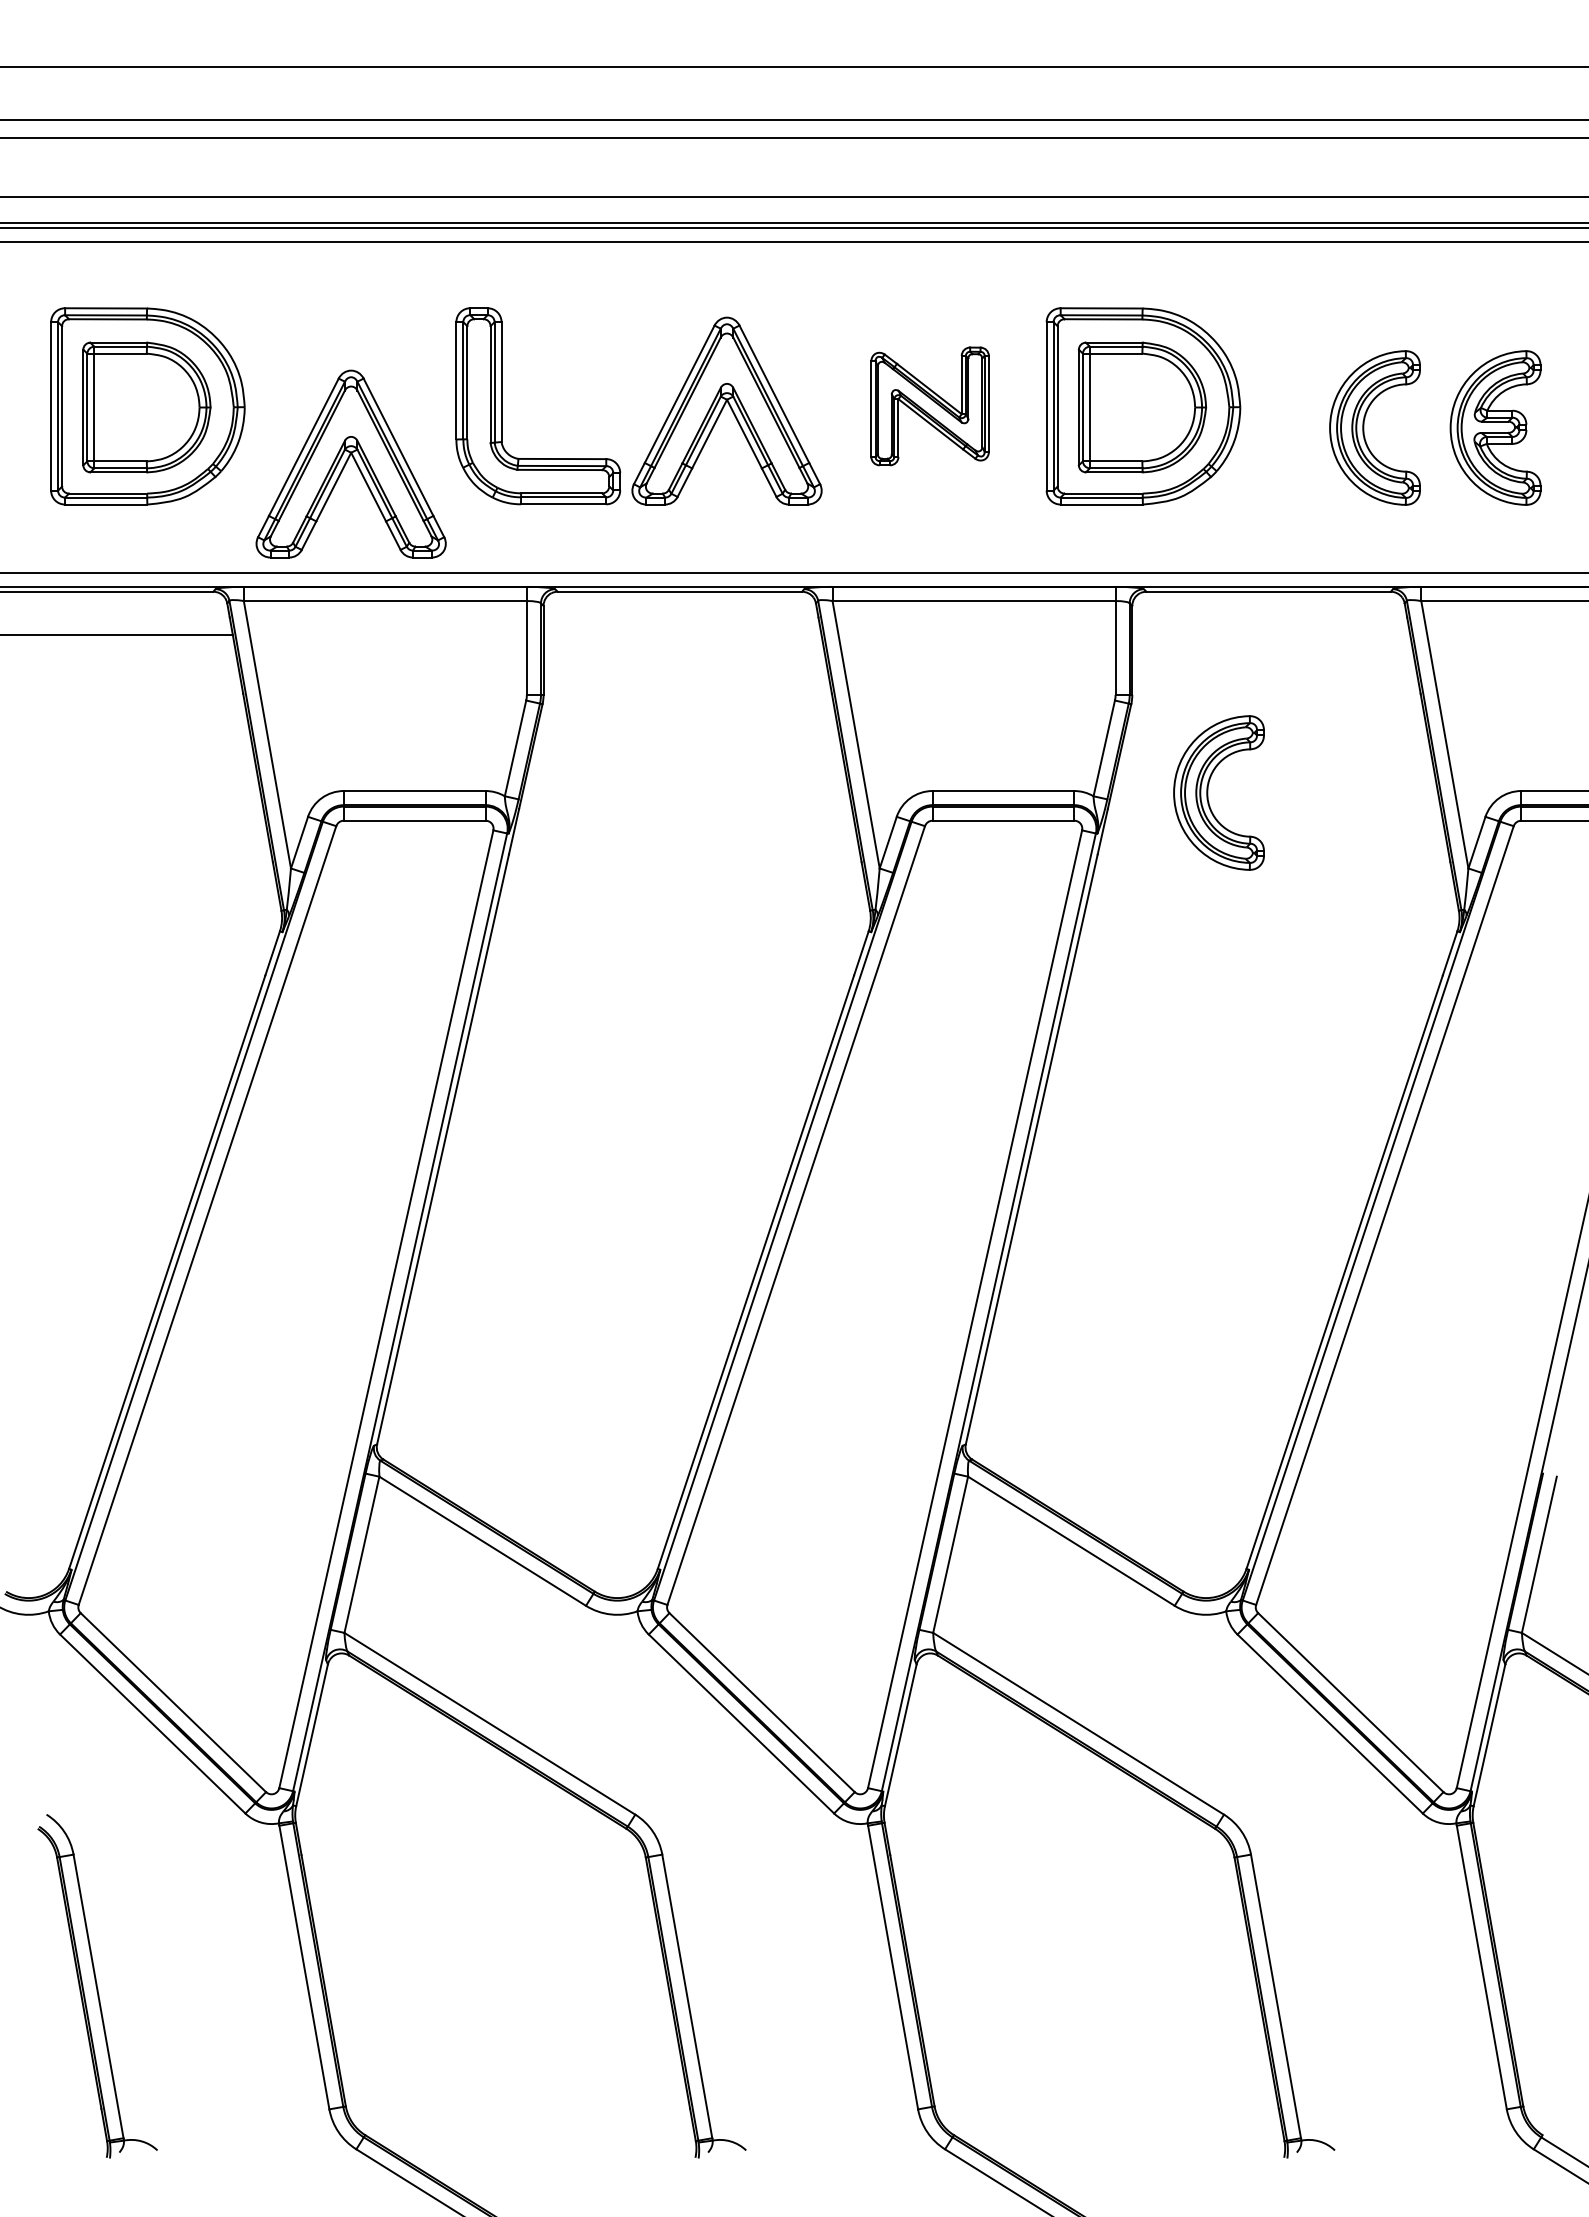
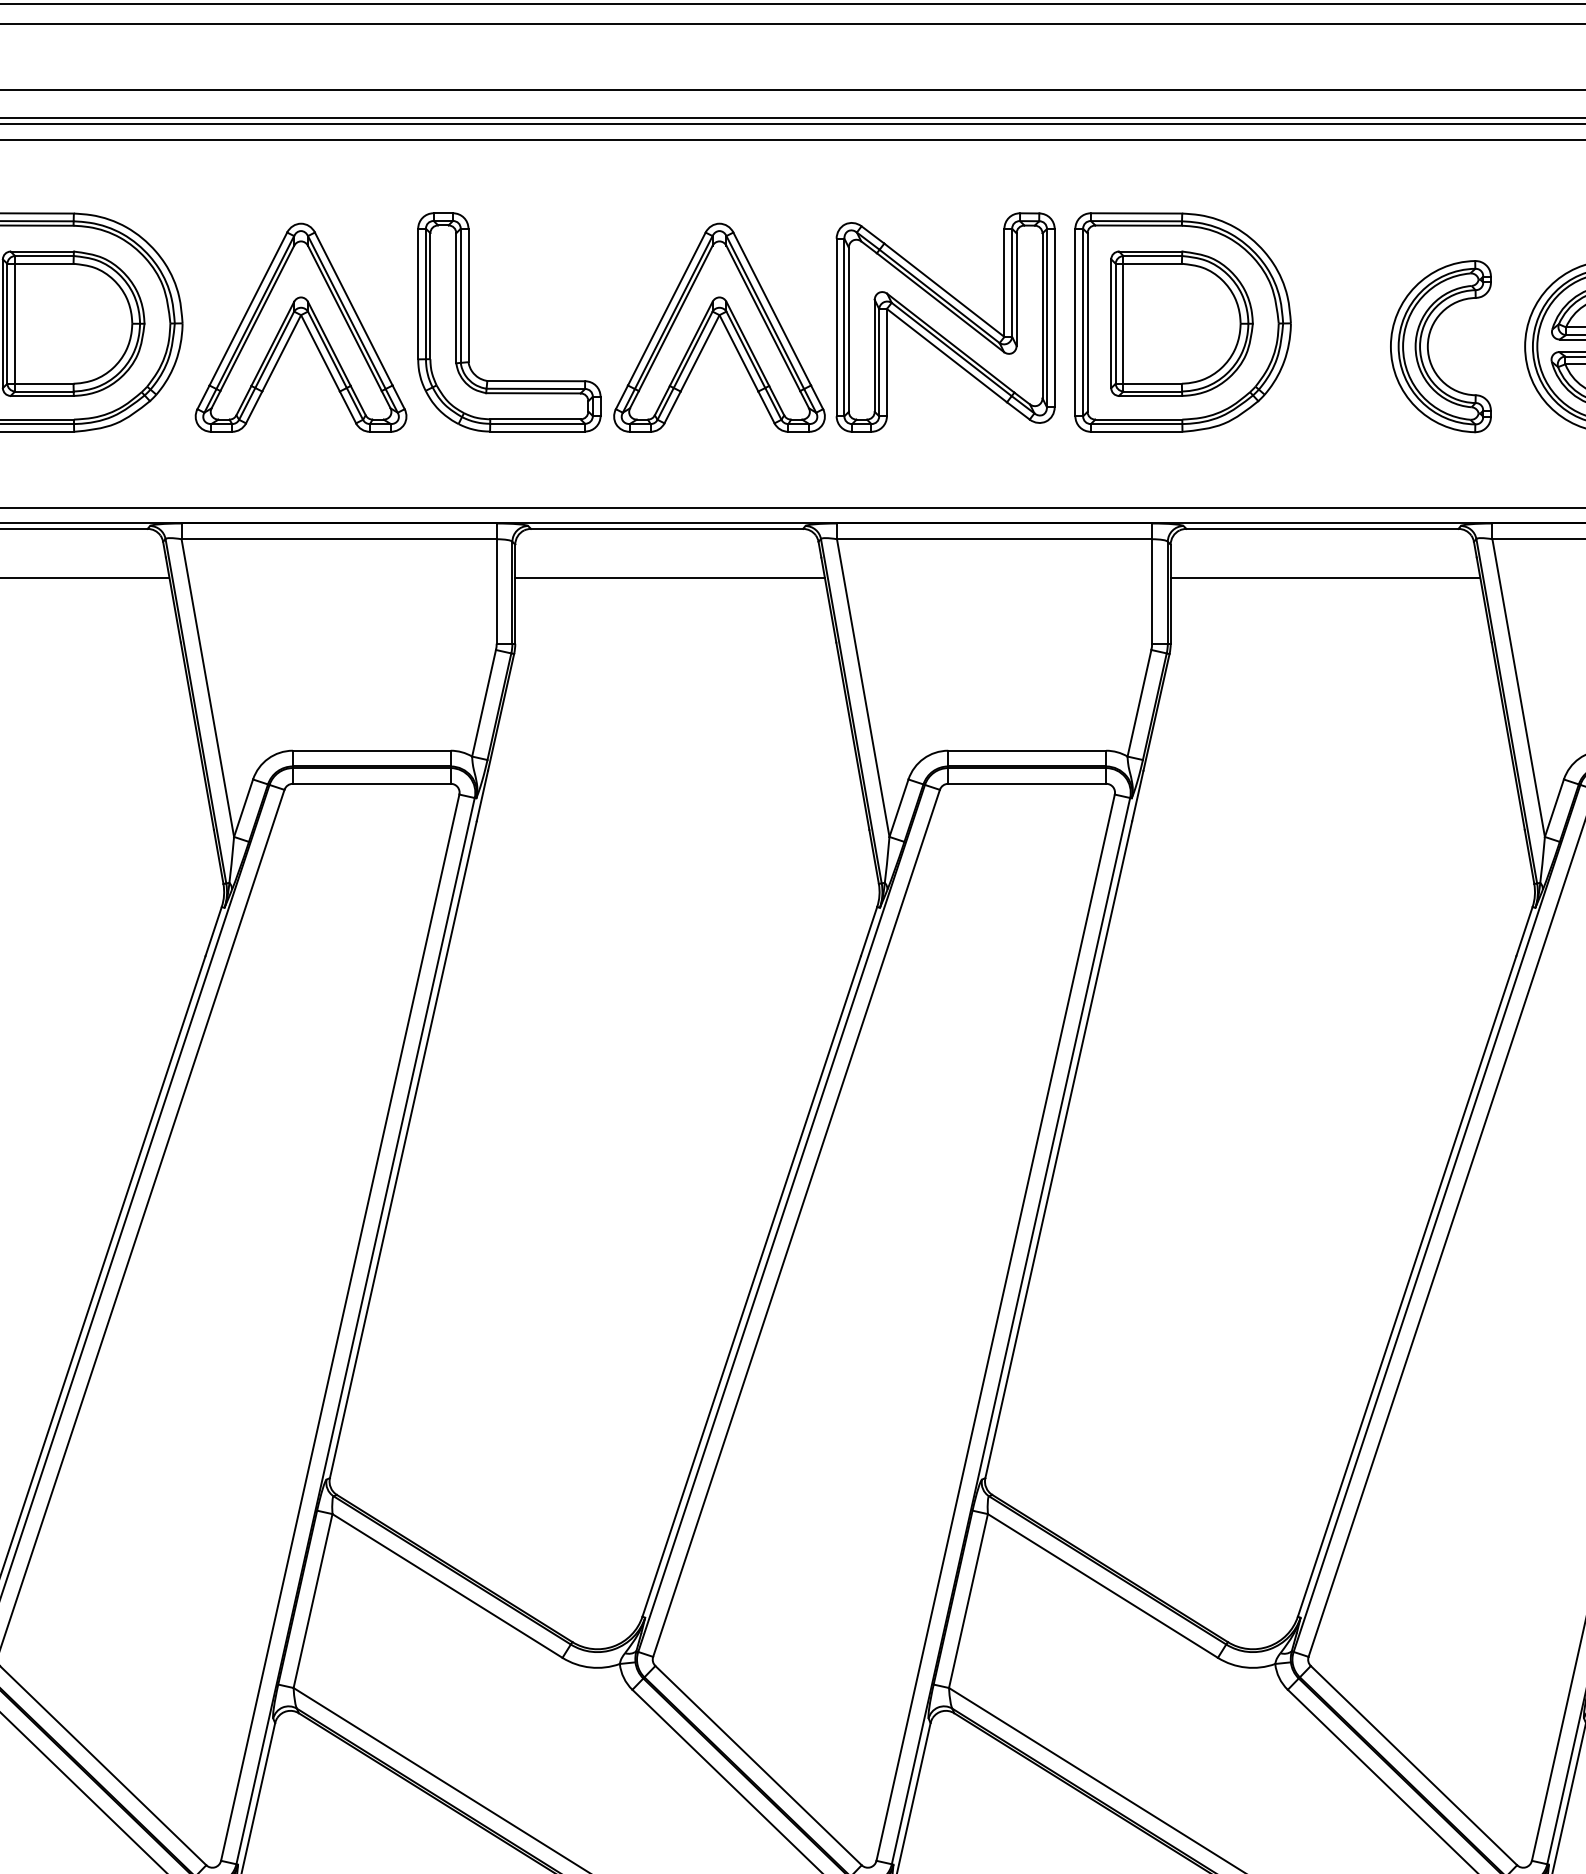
part: (929, 406) -> (944, 322), size x1.67
part: (350, 463) -> (300, 327), moved
line: (682, 635) -> (669, 577), added
line: (1271, 635) -> (1325, 577), added
part: (1208, 792) -> (1255, 752), removed

